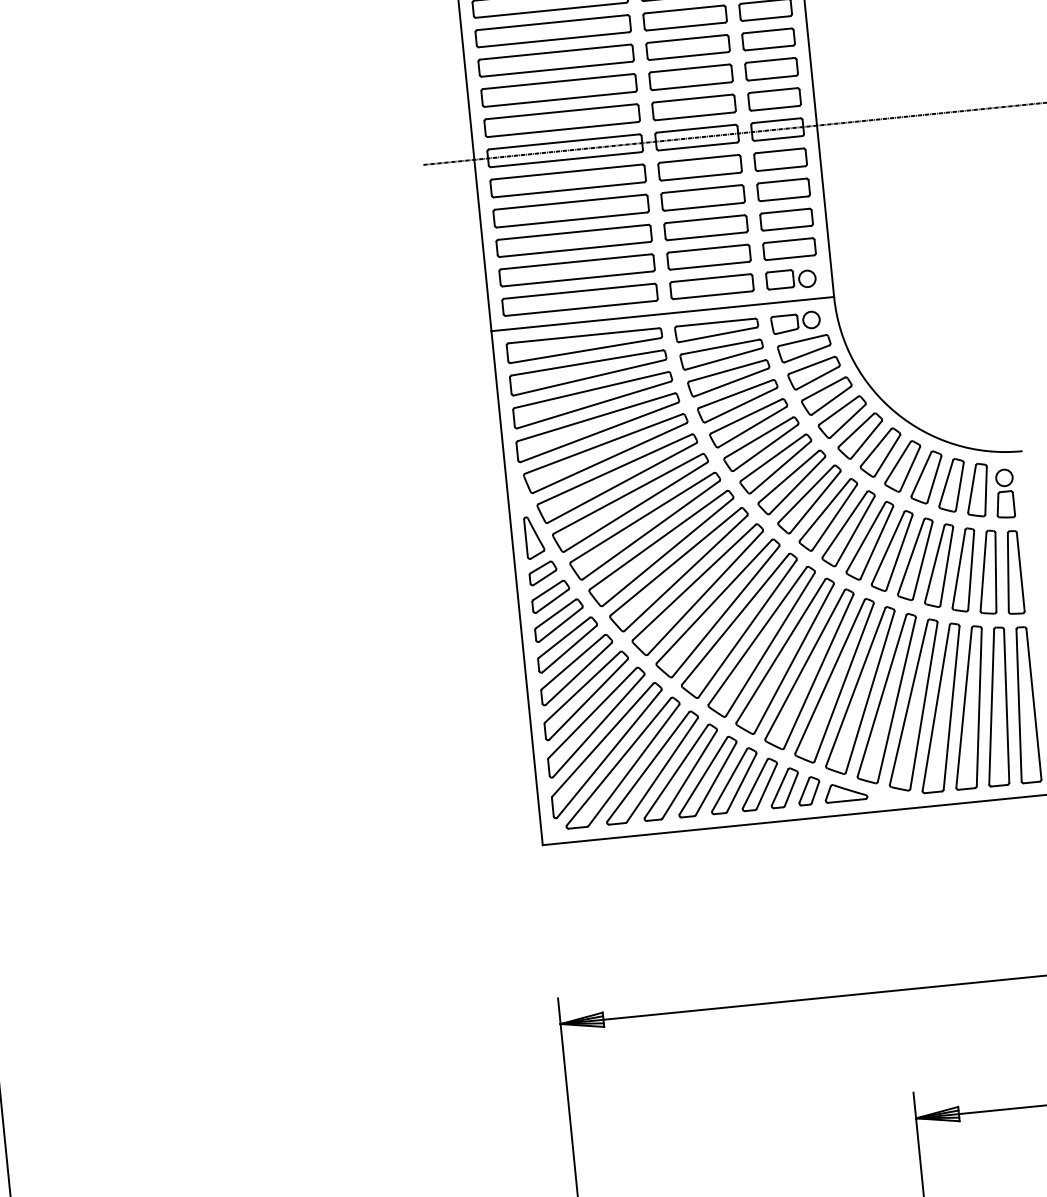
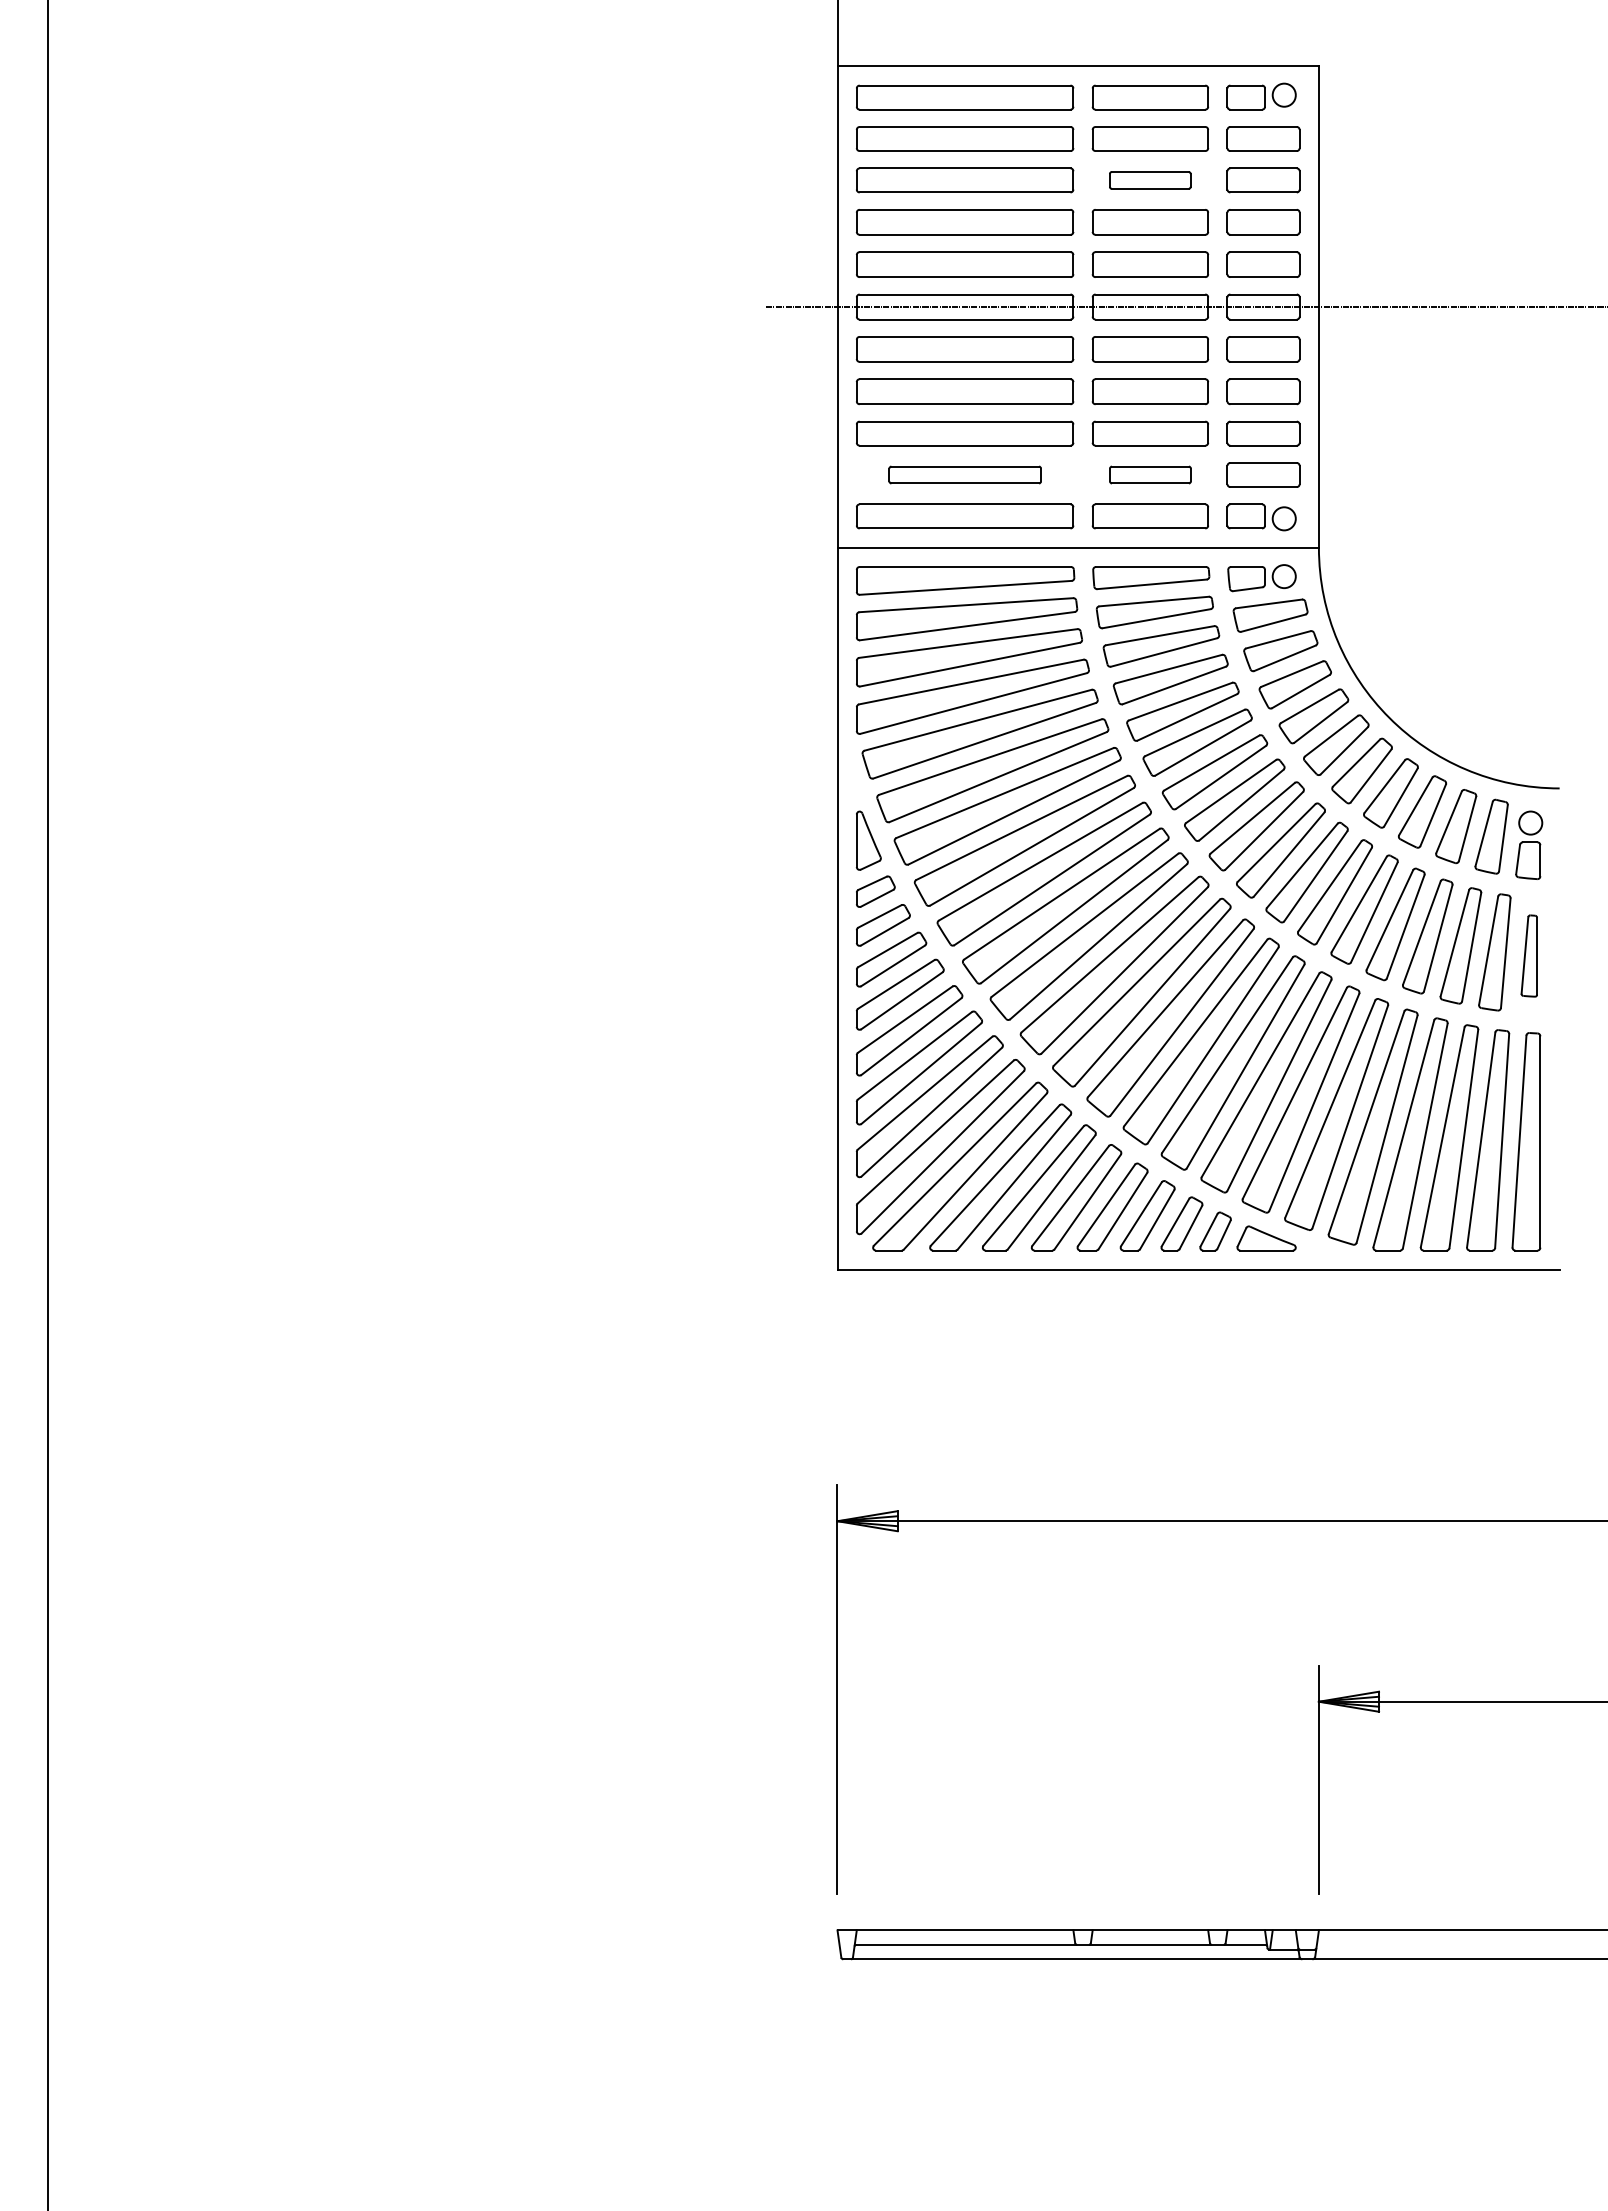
part: (687, 47) -> (1149, 180), size x0.7
part: (709, 256) -> (1150, 474), size x0.7
part: (577, 269) -> (965, 474), size x0.7
part: (1012, 572) -> (1529, 955), size x0.7

